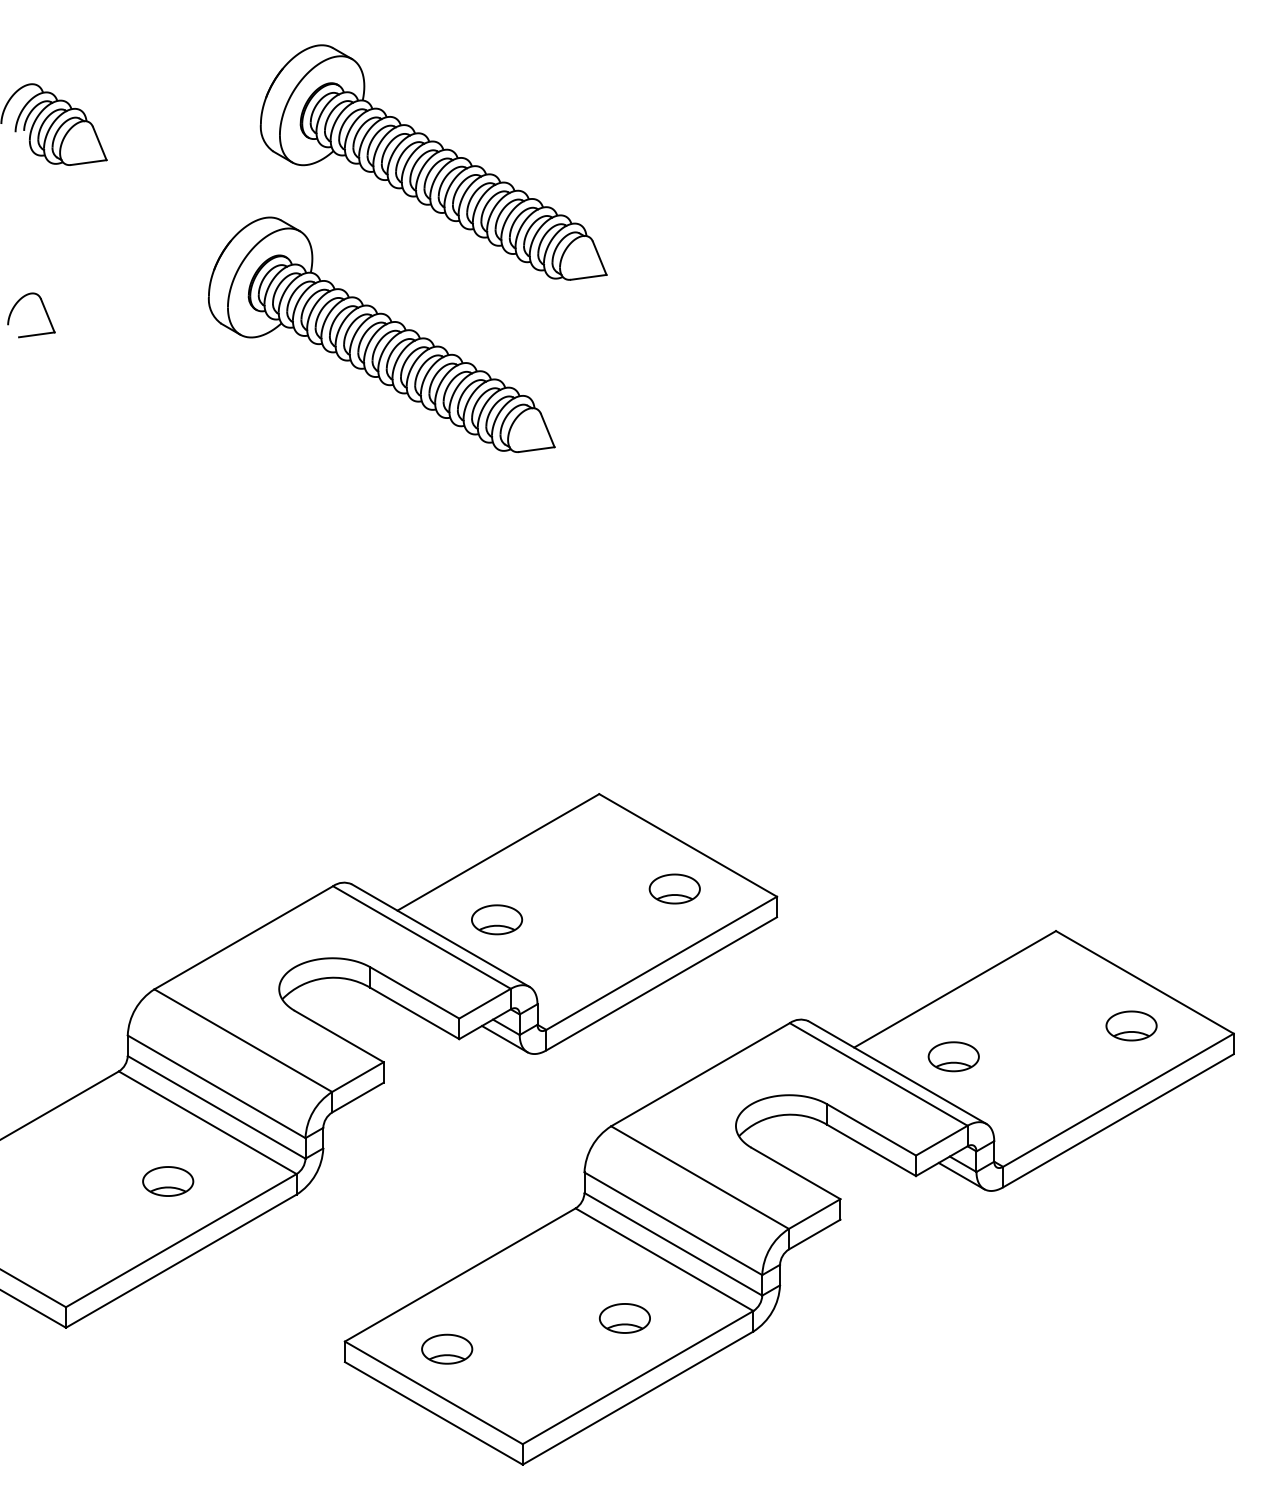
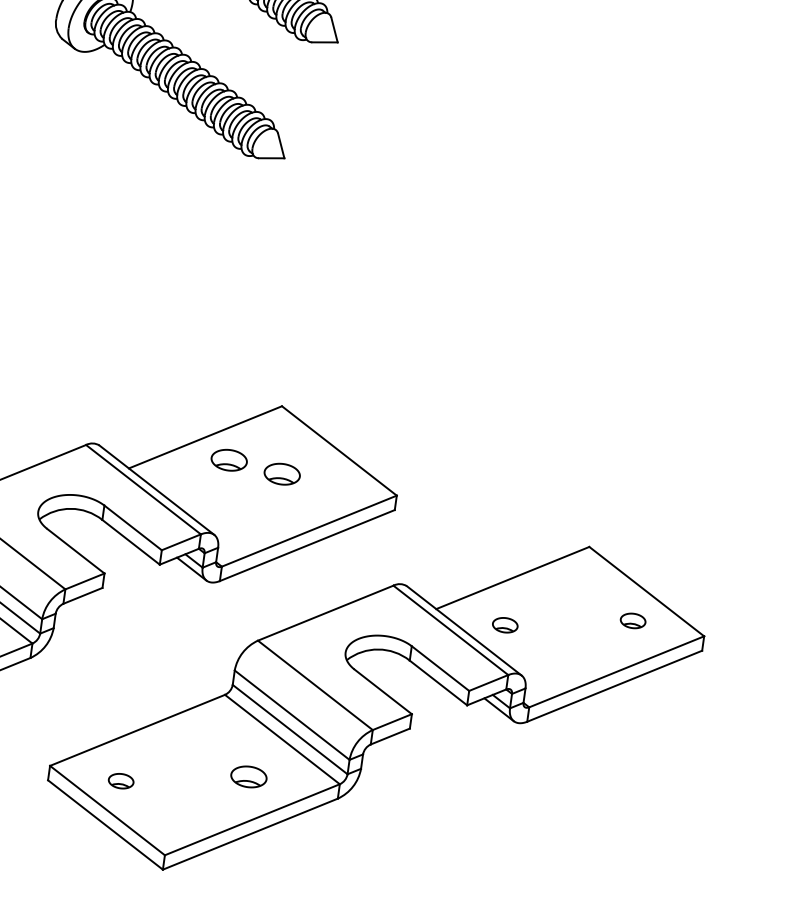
part: (674, 888) -> (282, 473), moved
part: (497, 919) -> (229, 460), moved
part: (1131, 1025) -> (633, 620), size x0.7
part: (953, 1056) -> (505, 625), size x0.7
part: (447, 1348) -> (121, 780), size x0.7

